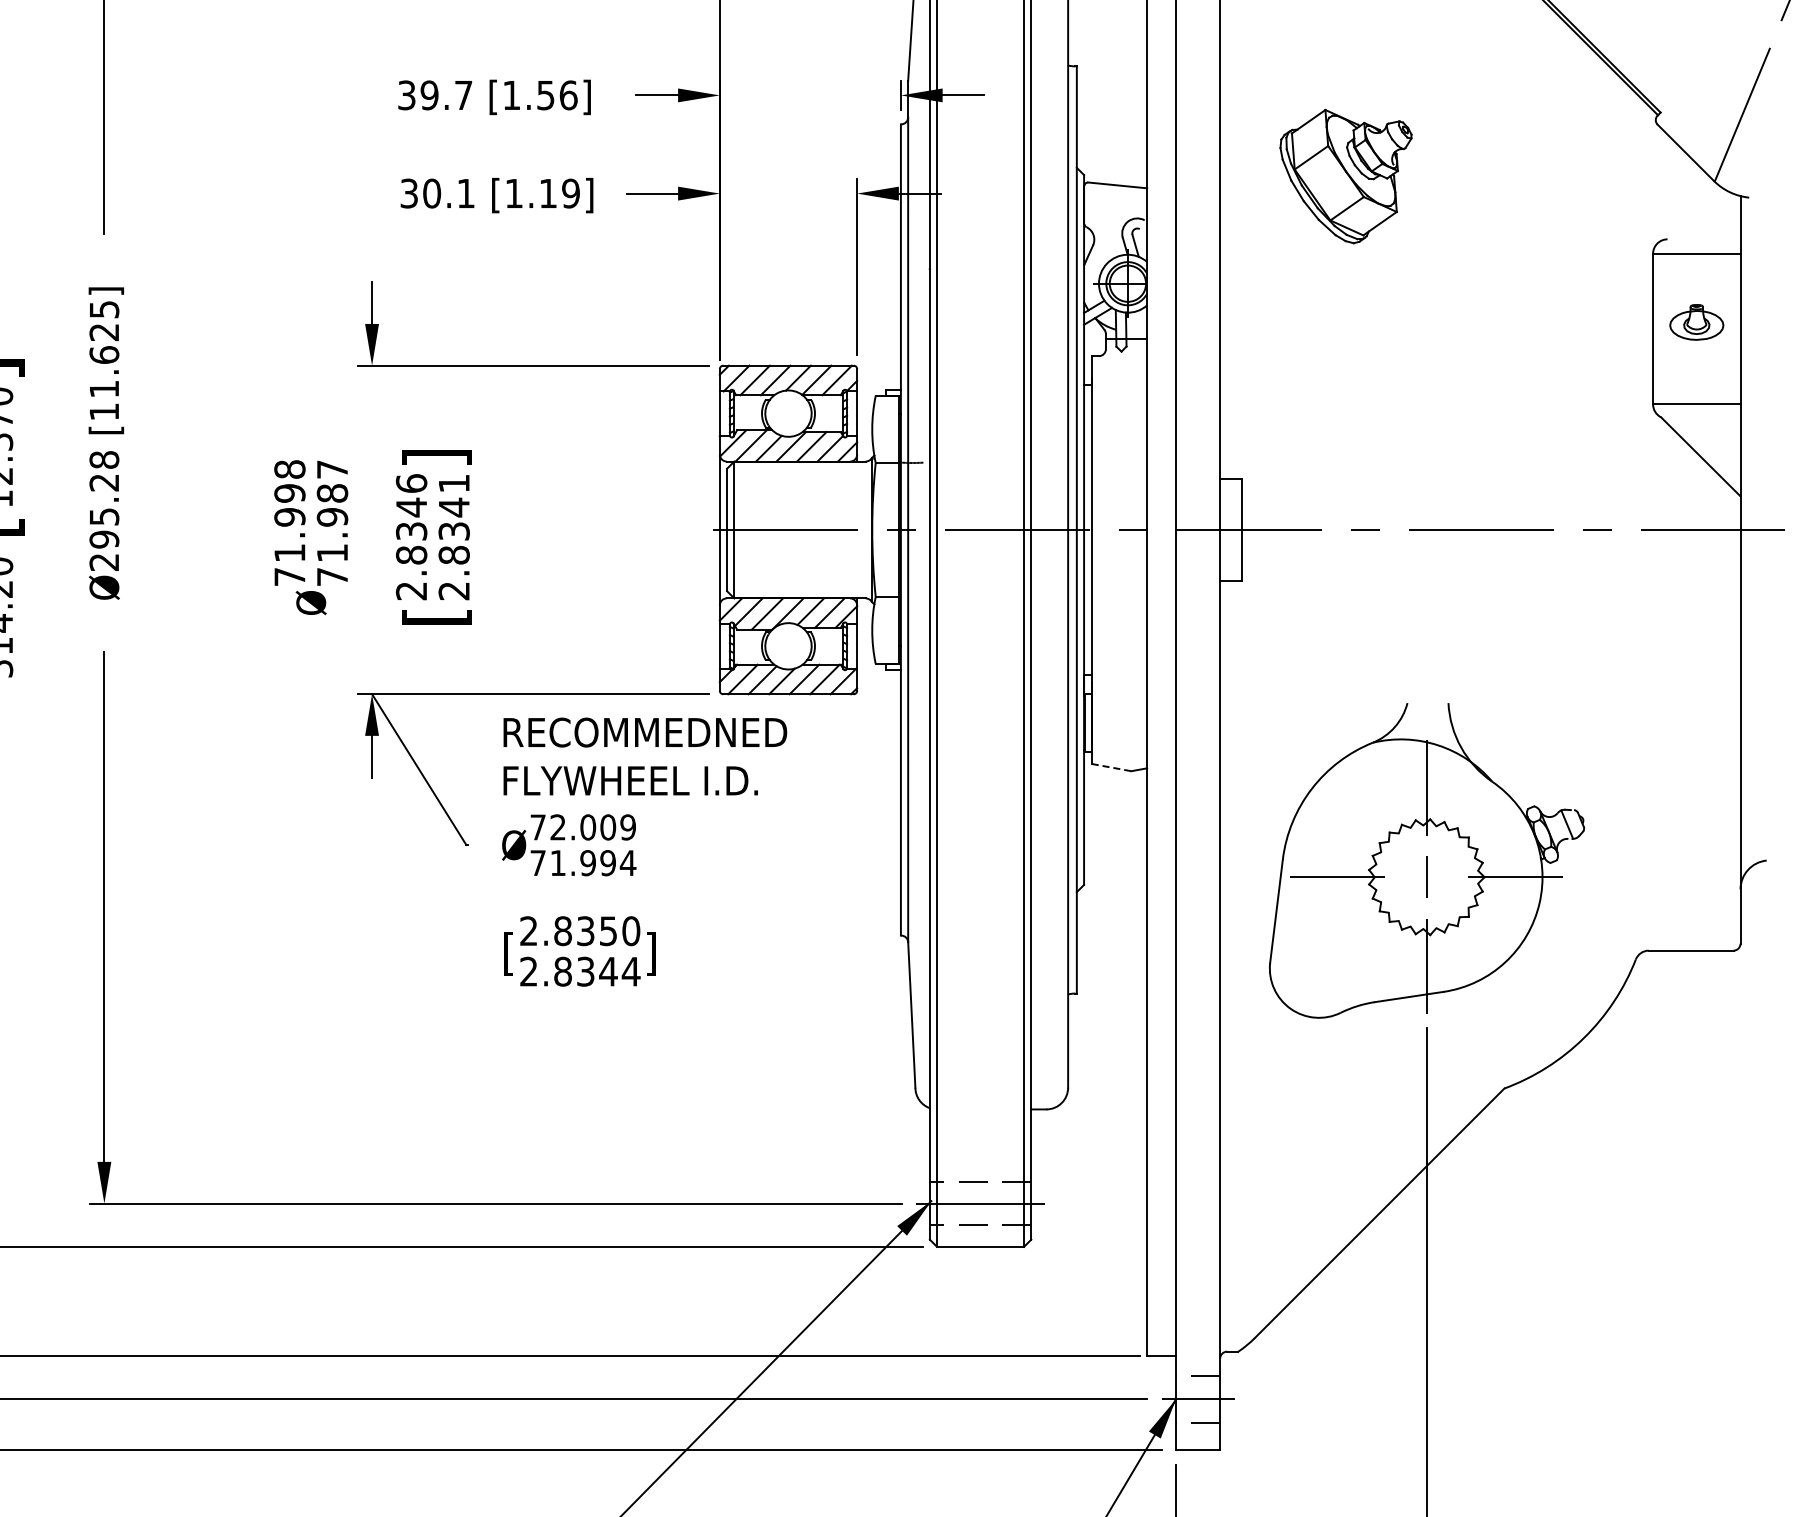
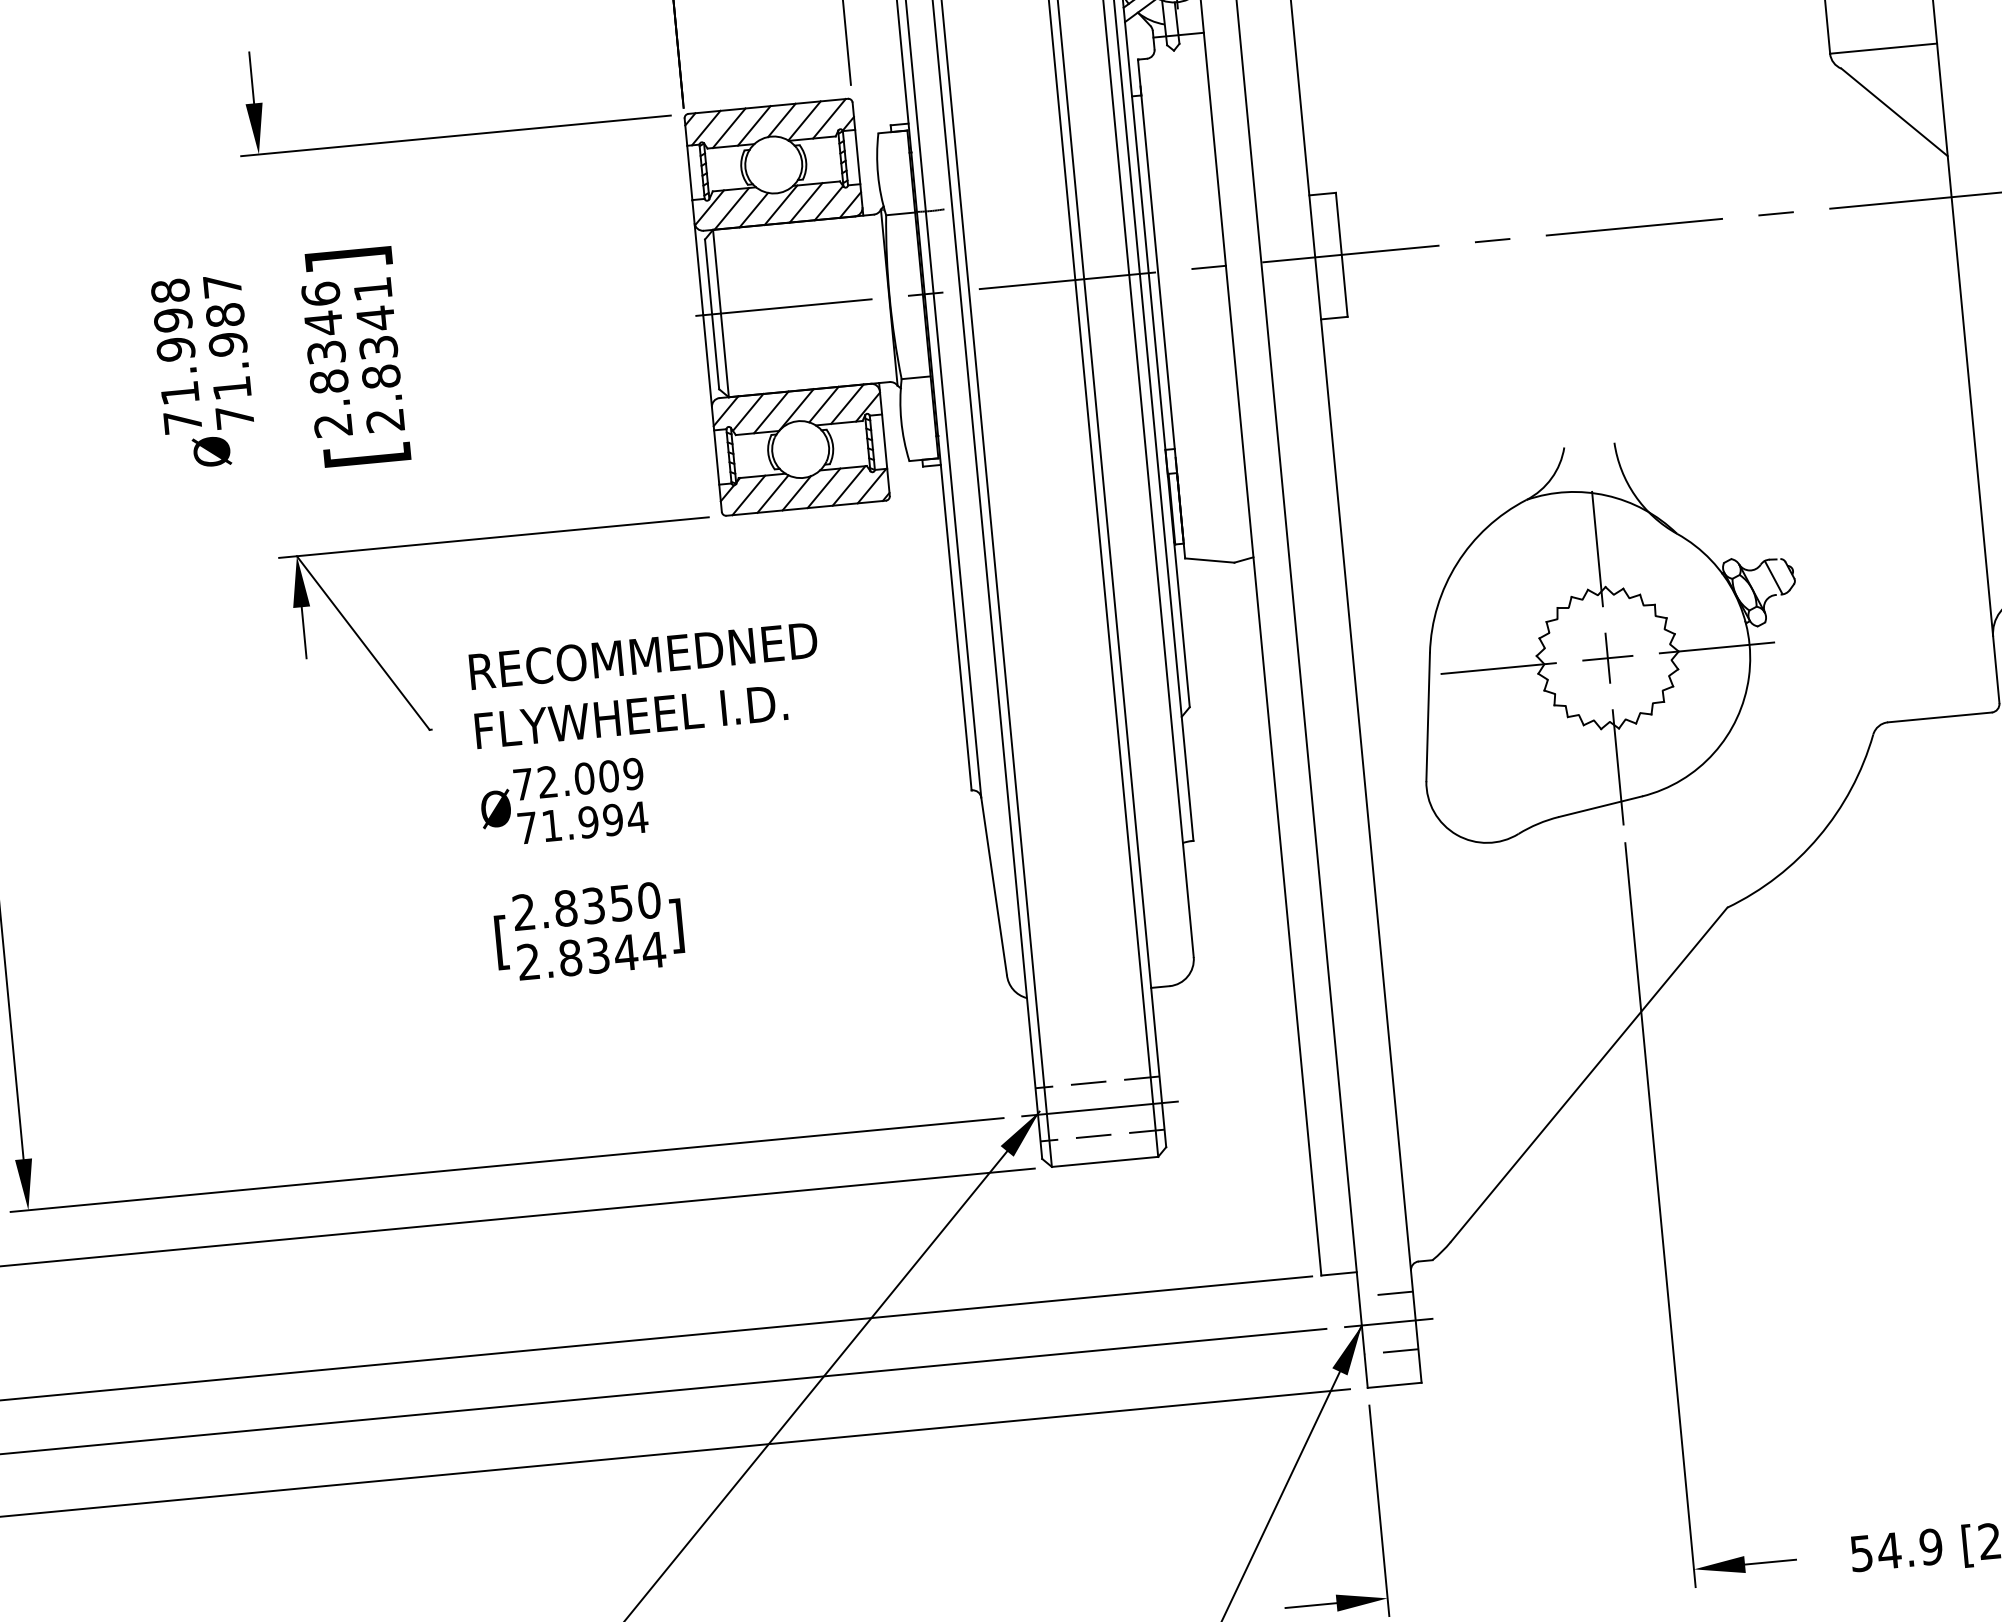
line: (1112, 767) -> (1210, 560), dashed -> solid
text: (644, 851) -> (656, 801), moved
line: (1426, 877) -> (1607, 658), added

